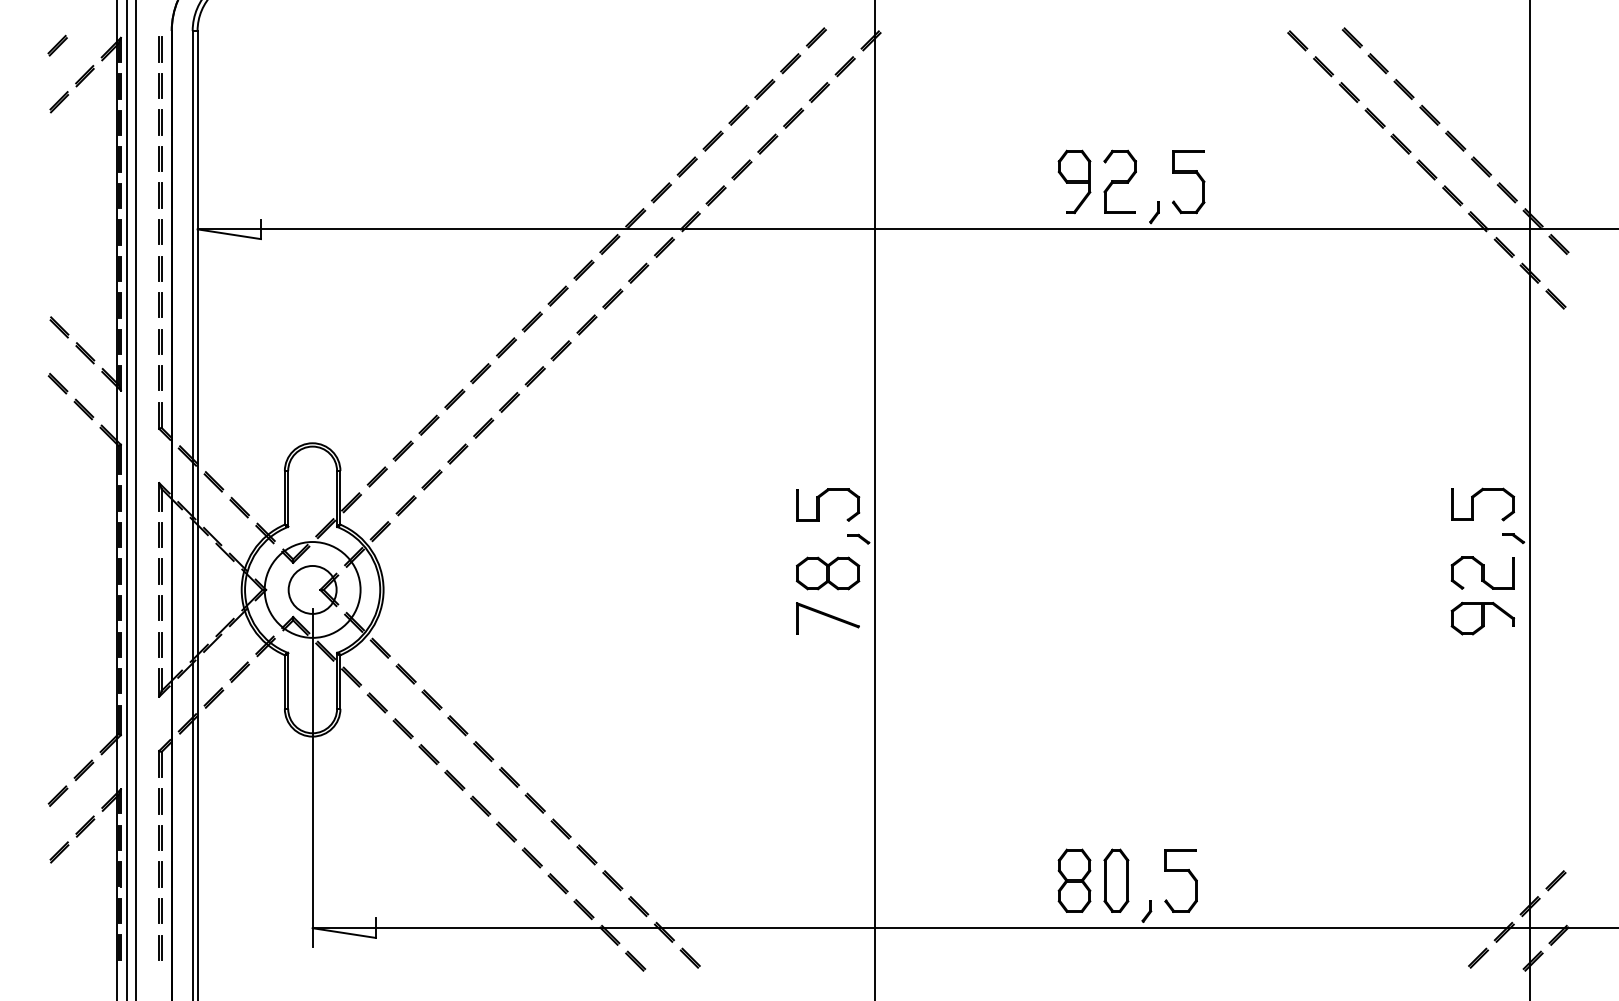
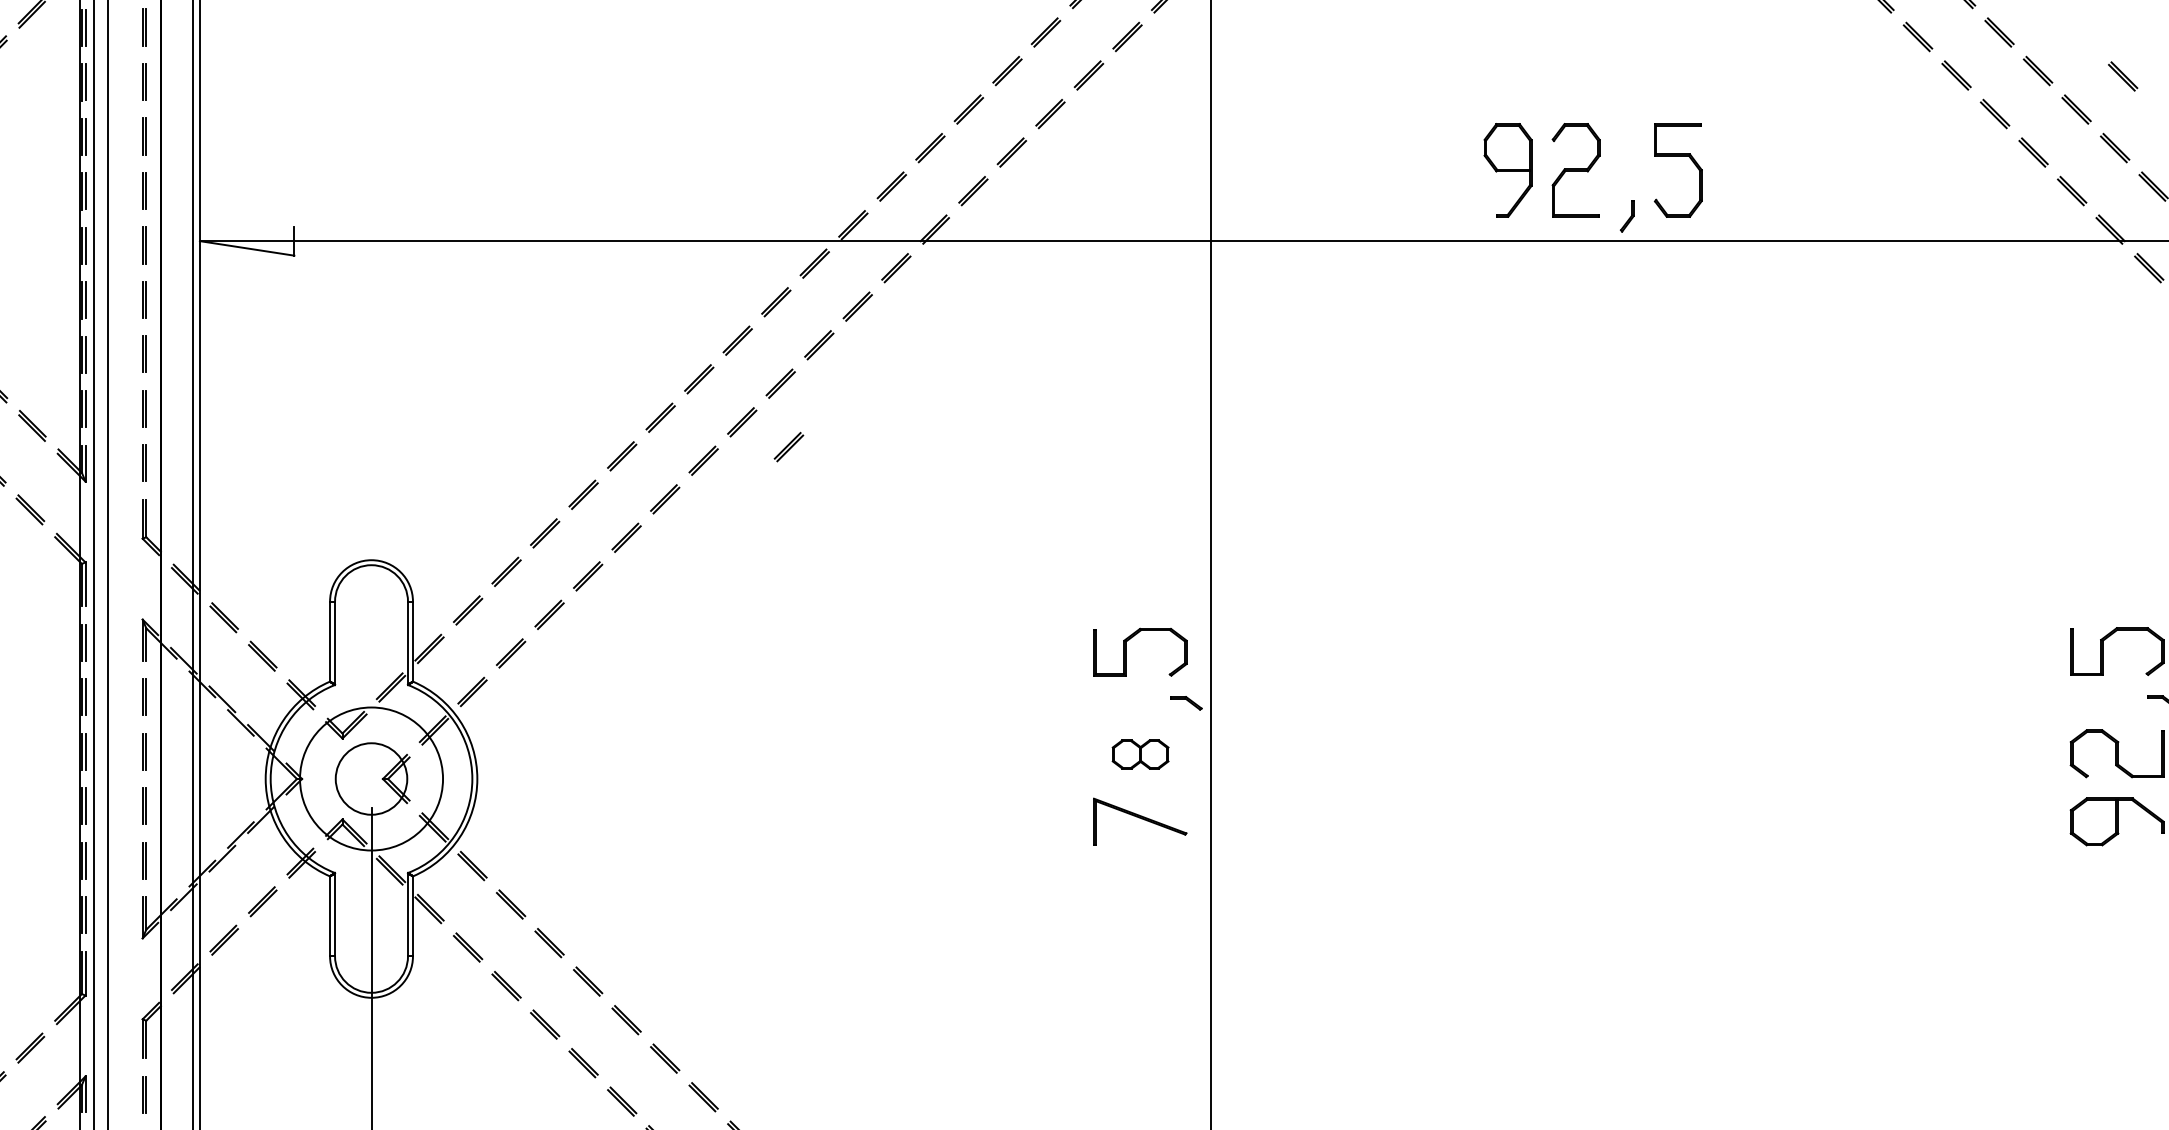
line: (1486, 118) -> (2122, 75), added
line: (592, 366) -> (788, 445), added
part: (828, 573) -> (1141, 754), size x0.6

